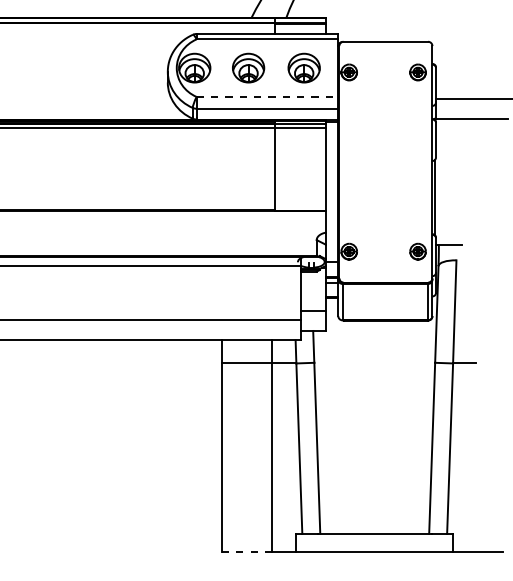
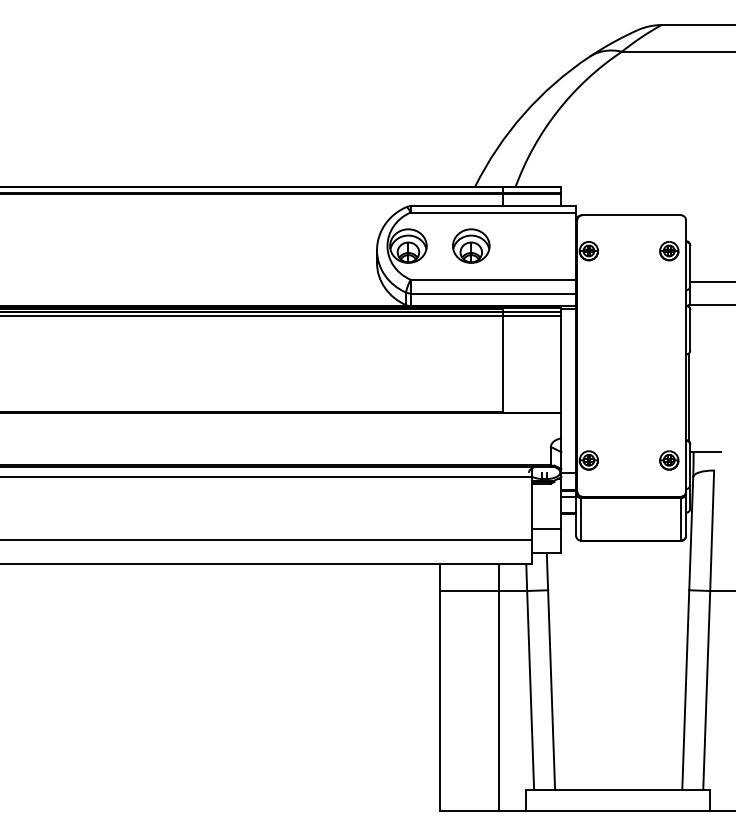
part: (304, 67) -> (536, 245), removed
line: (267, 96) -> (493, 279), dashed -> solid
line: (246, 551) -> (468, 810), dashed -> solid

